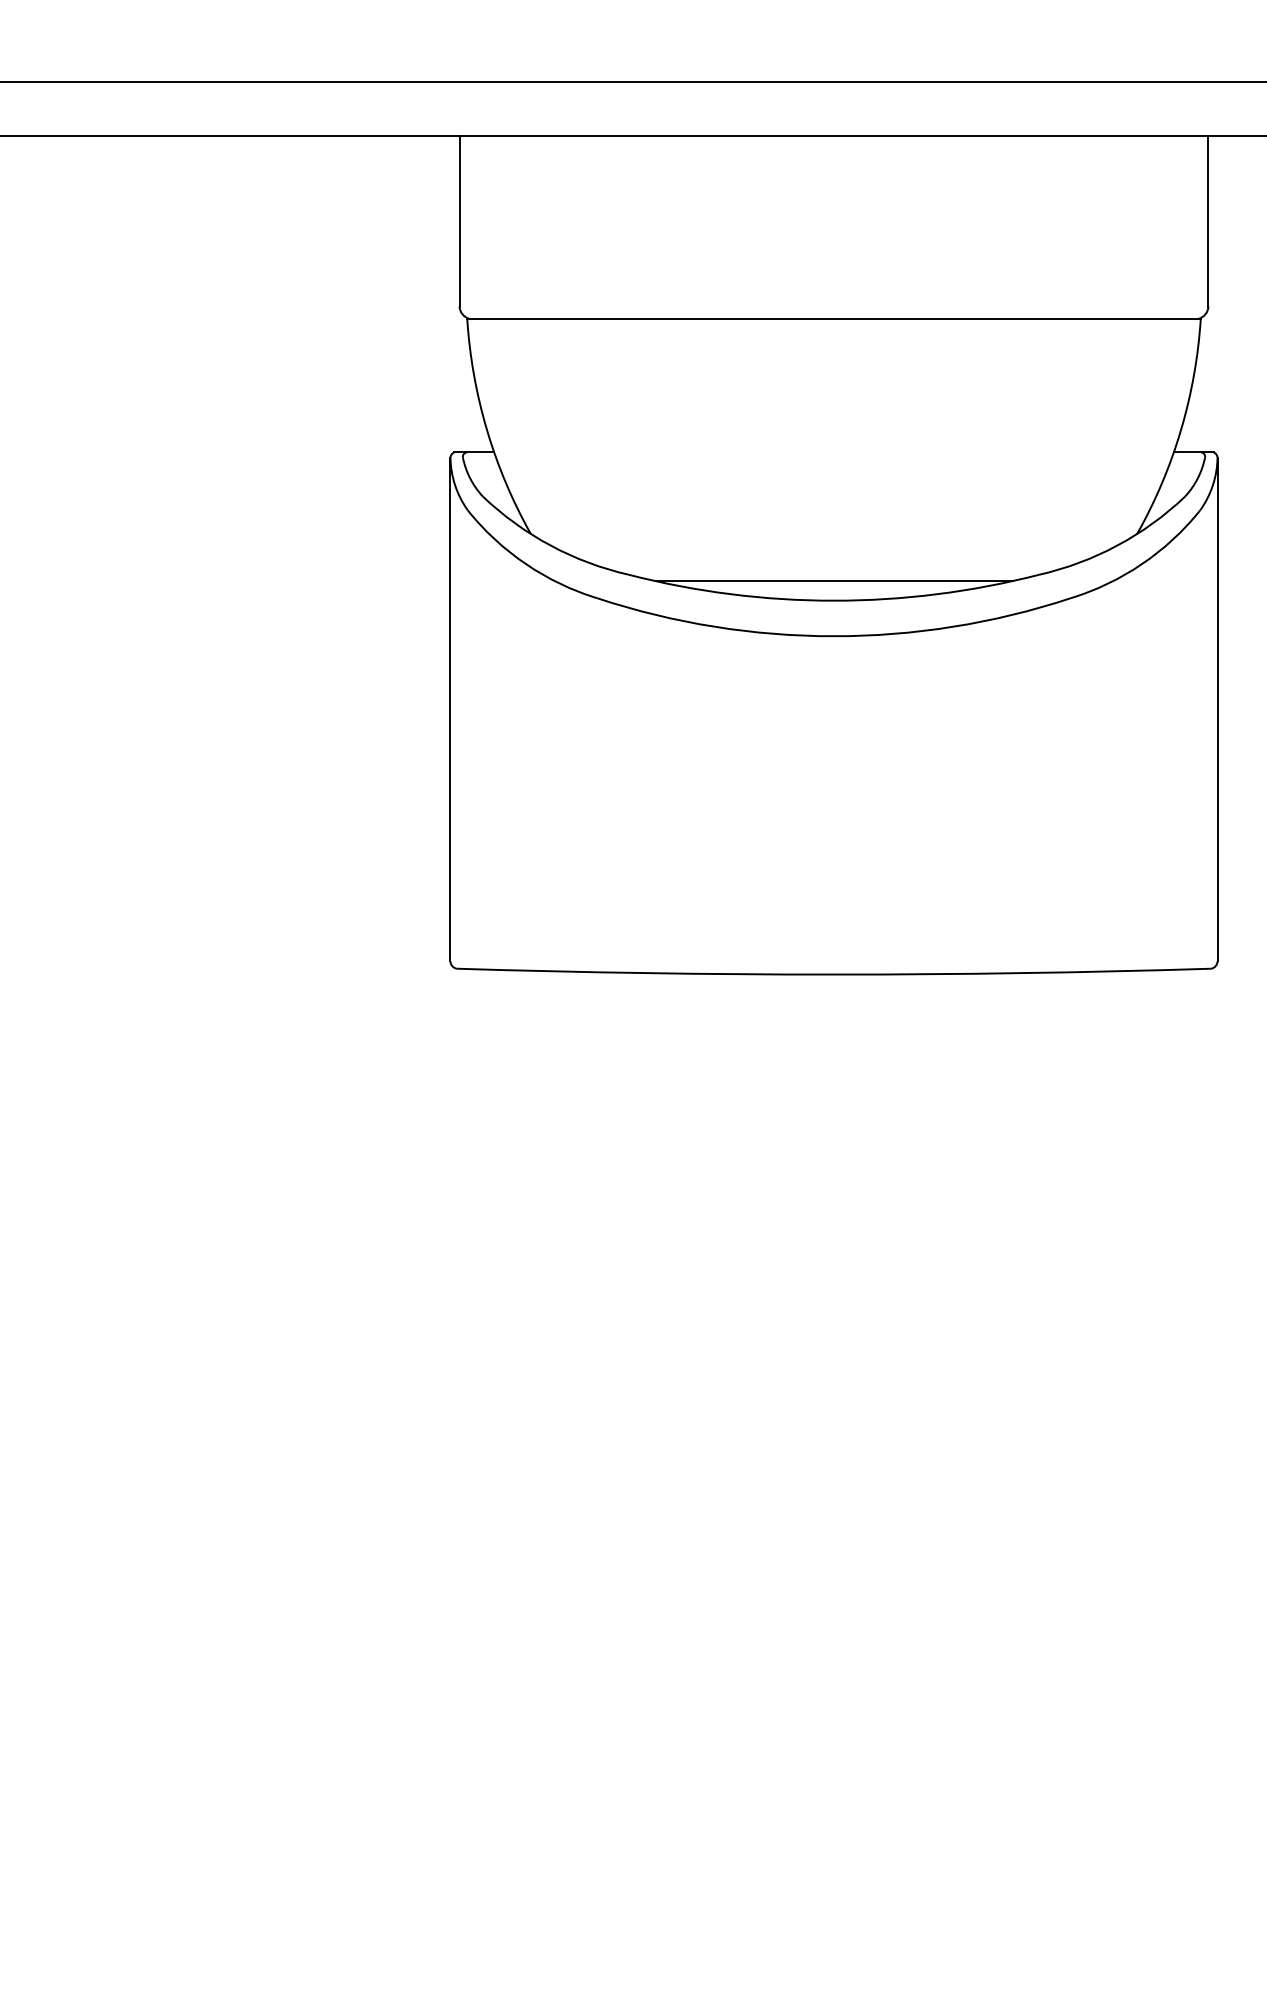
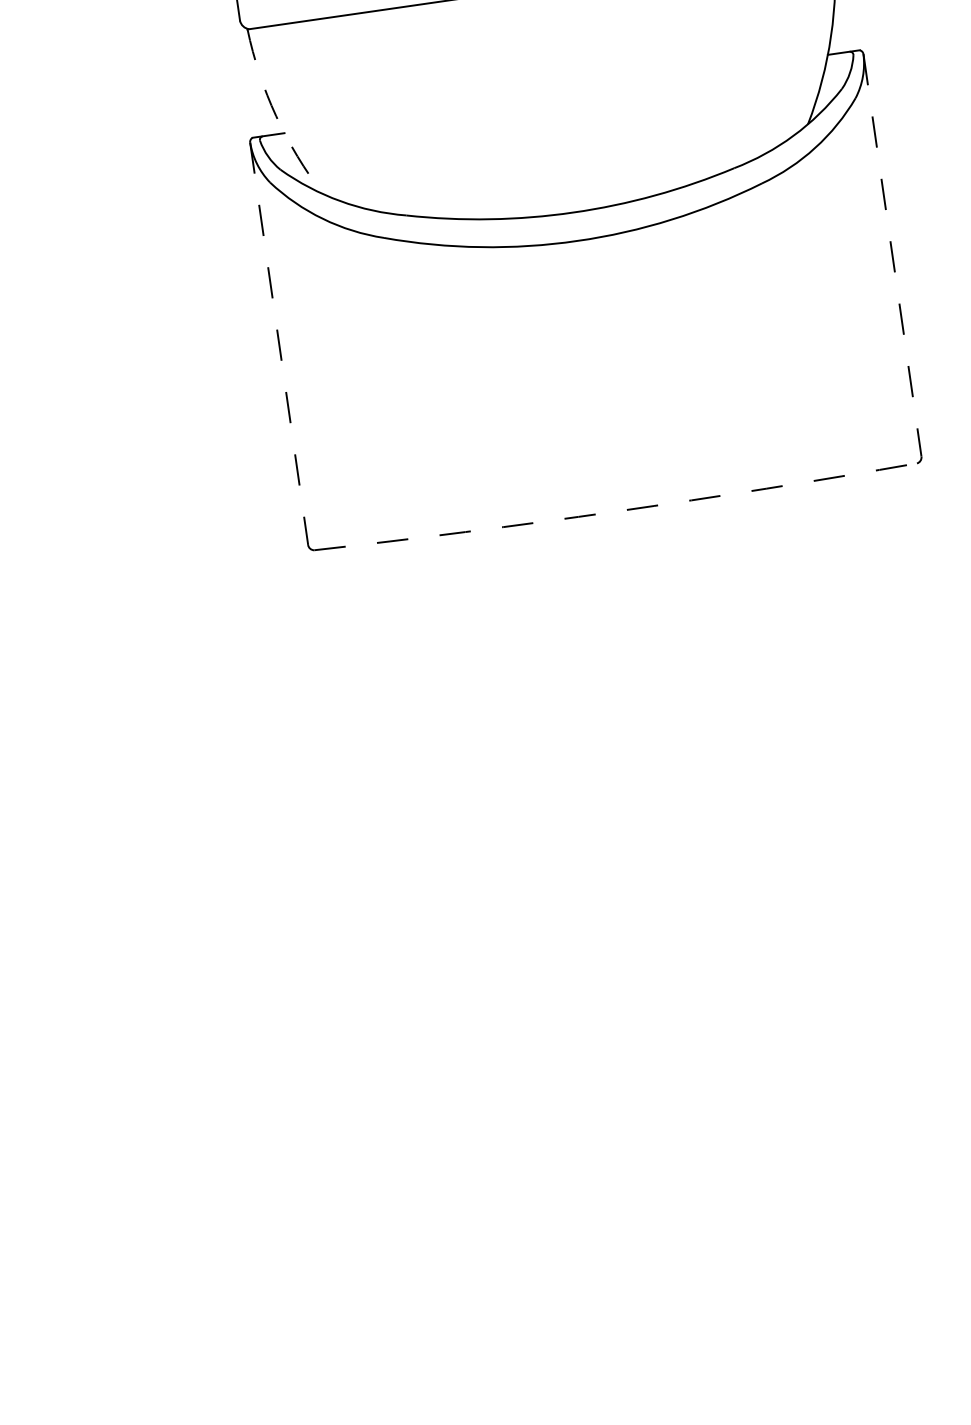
arc: (486, 430) -> (275, 116), solid -> dashed
line: (833, 581) -> (570, 197), removed
line: (450, 709) -> (279, 343), solid -> dashed
line: (1217, 709) -> (892, 255), solid -> dashed
arc: (834, 974) -> (616, 511), solid -> dashed

